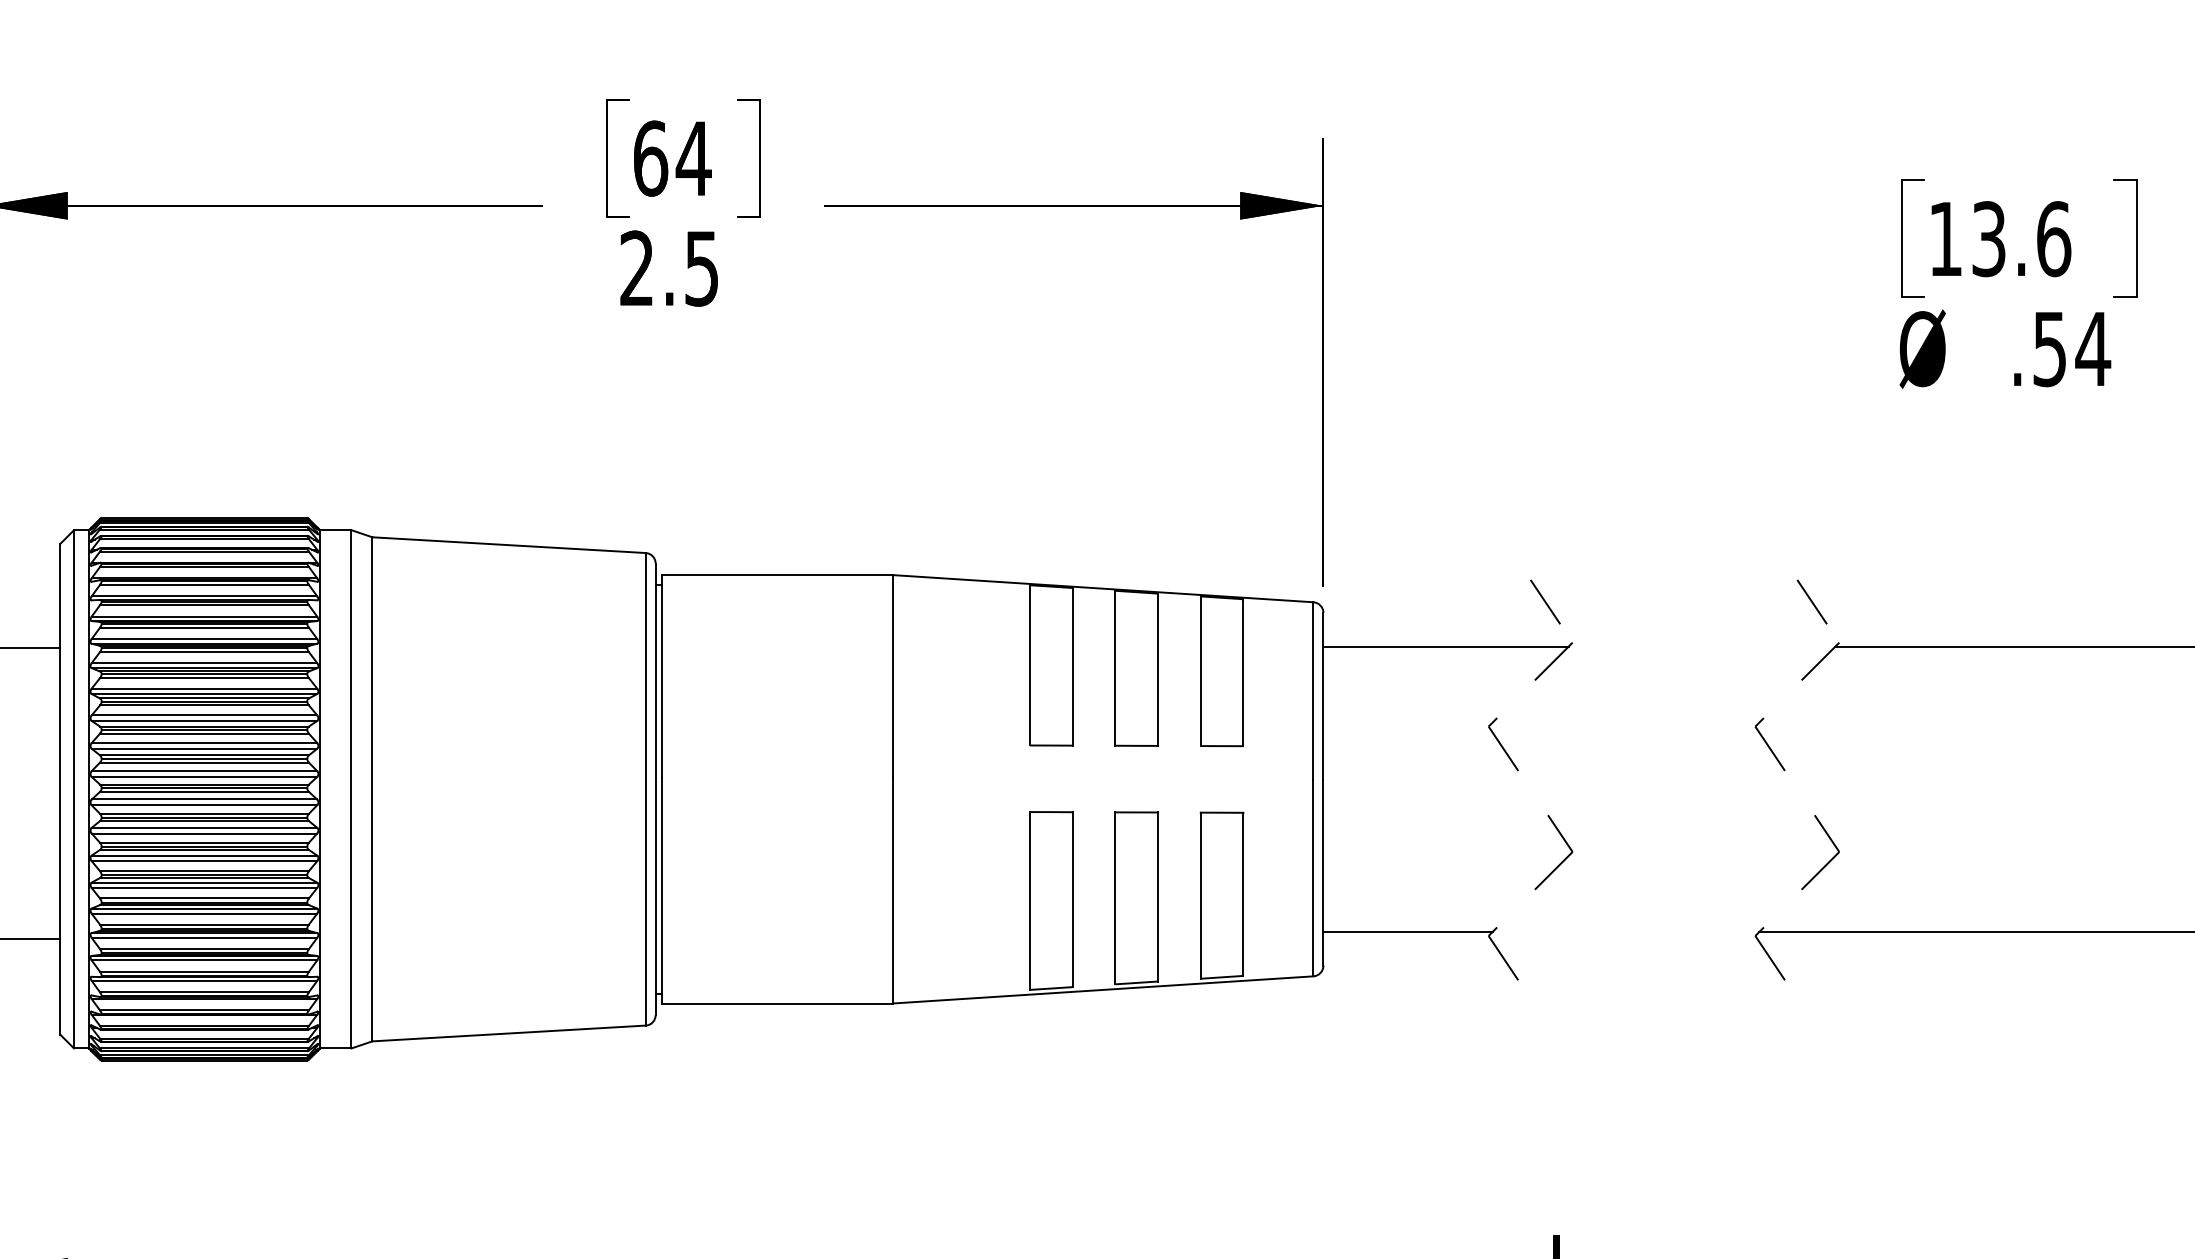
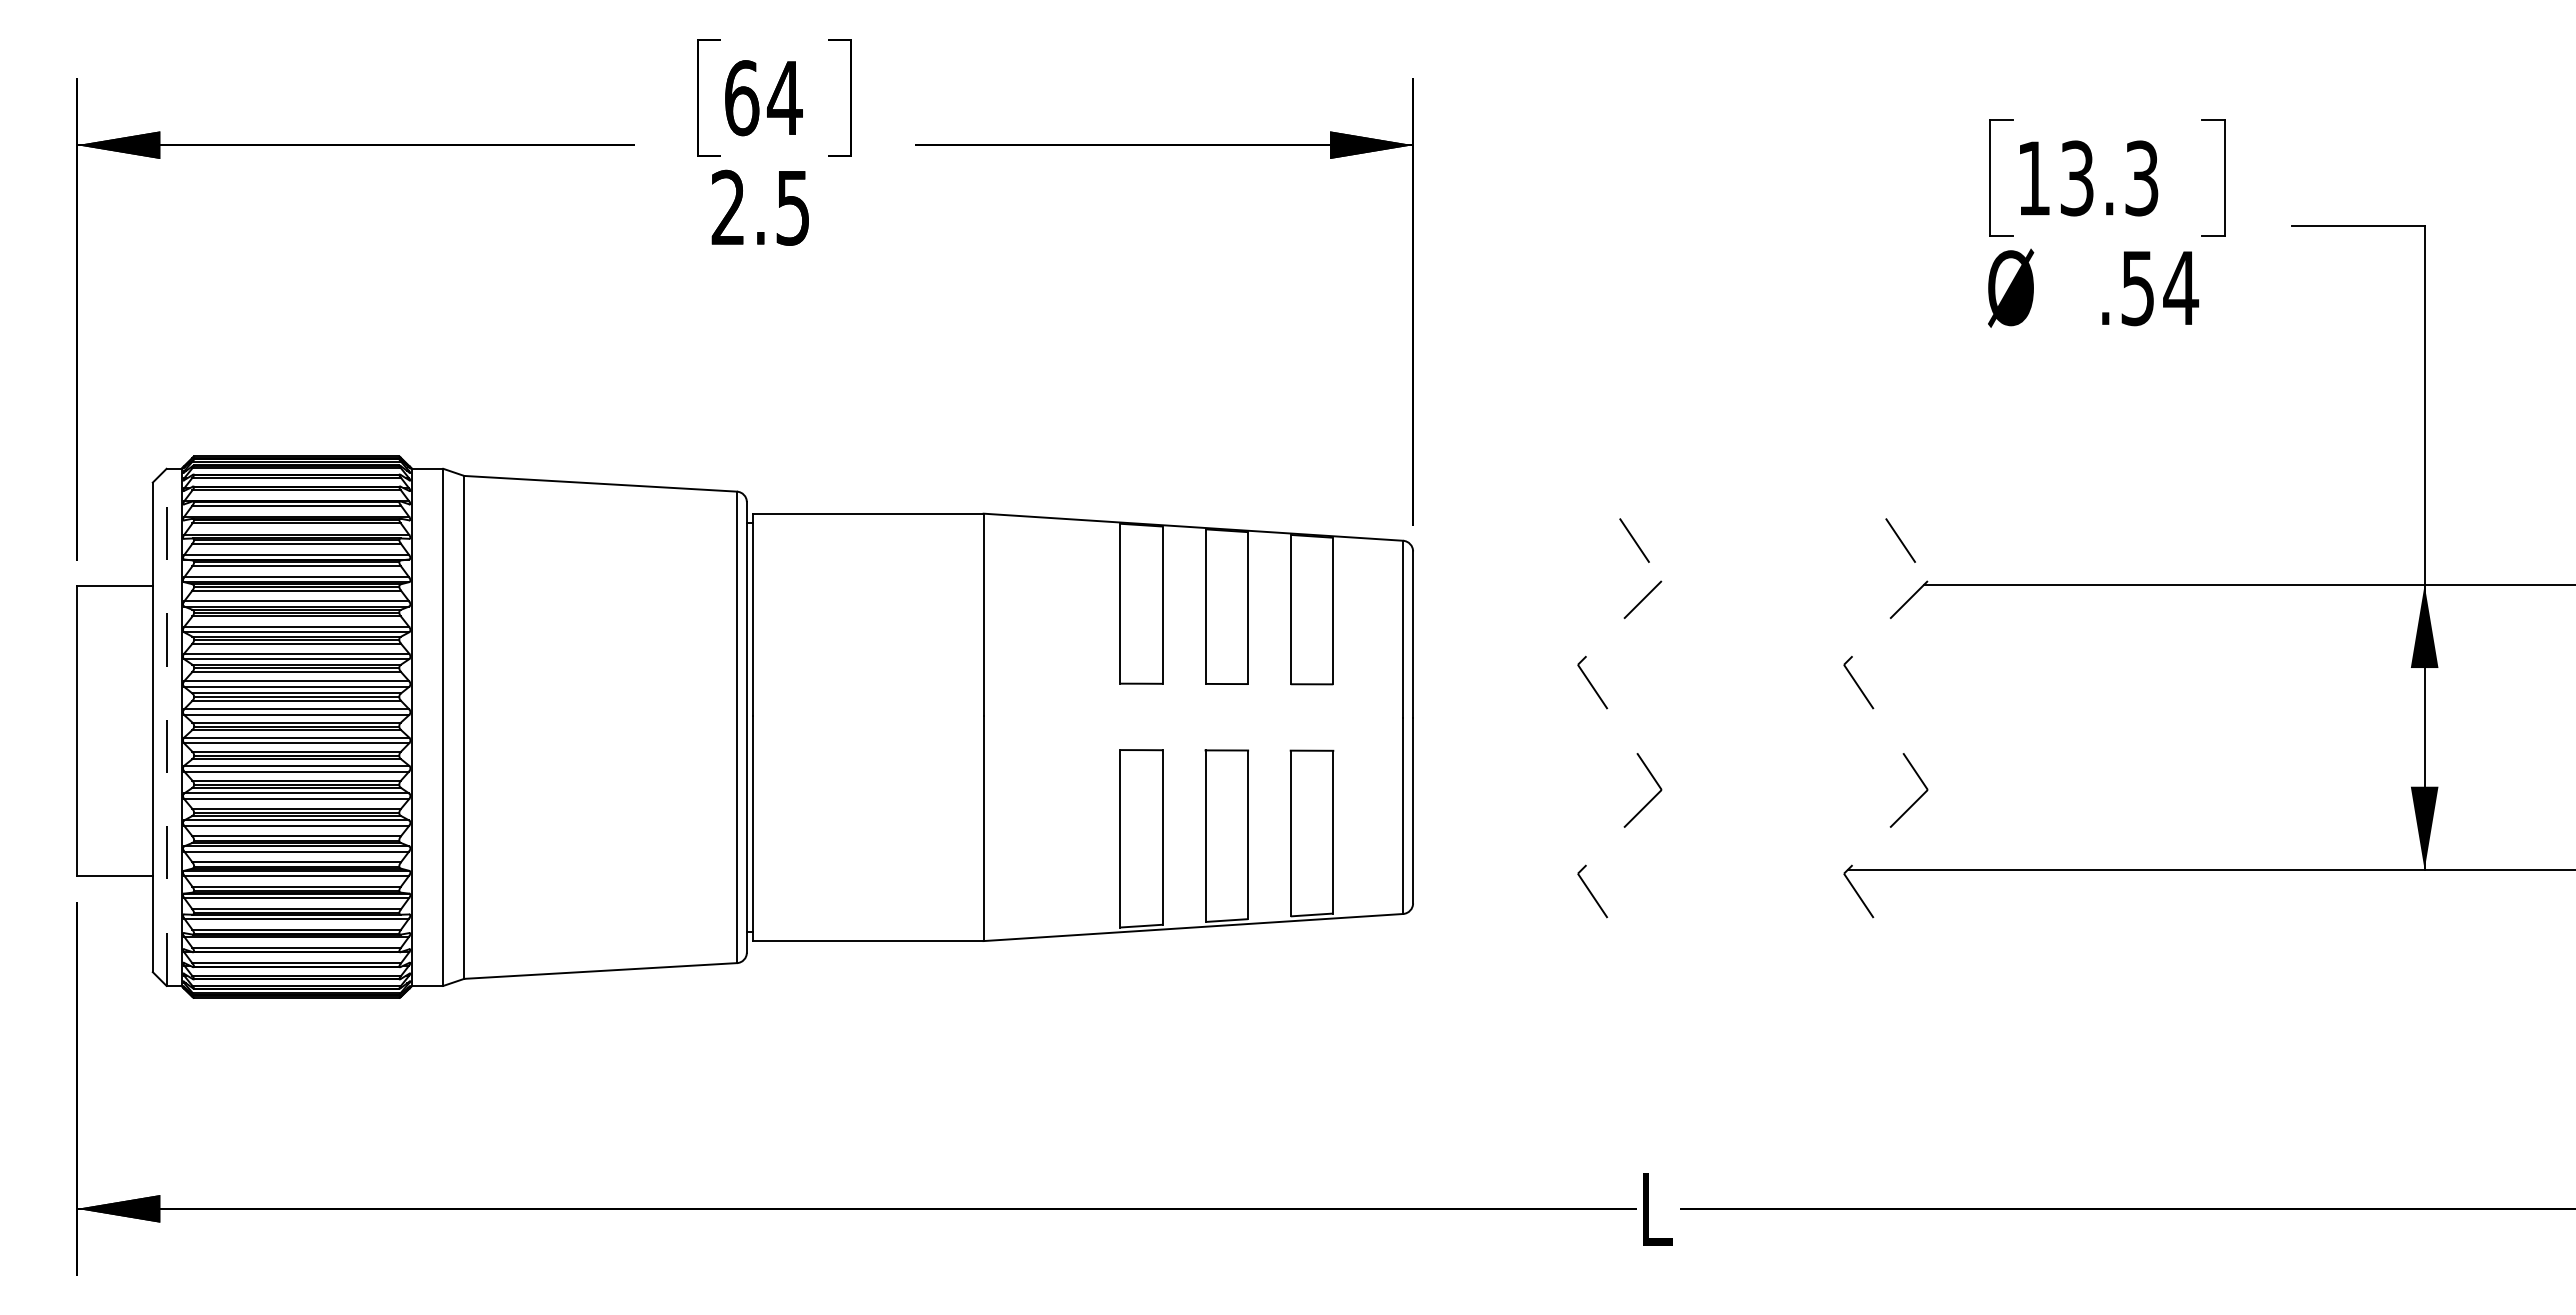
text: (2054, 239) -> (2142, 178), 13.6 -> 13.3
line: (1446, 647) -> (1535, 585), removed
line: (73, 789) -> (166, 727), solid -> dashed
line: (1408, 931) -> (1497, 869), removed

